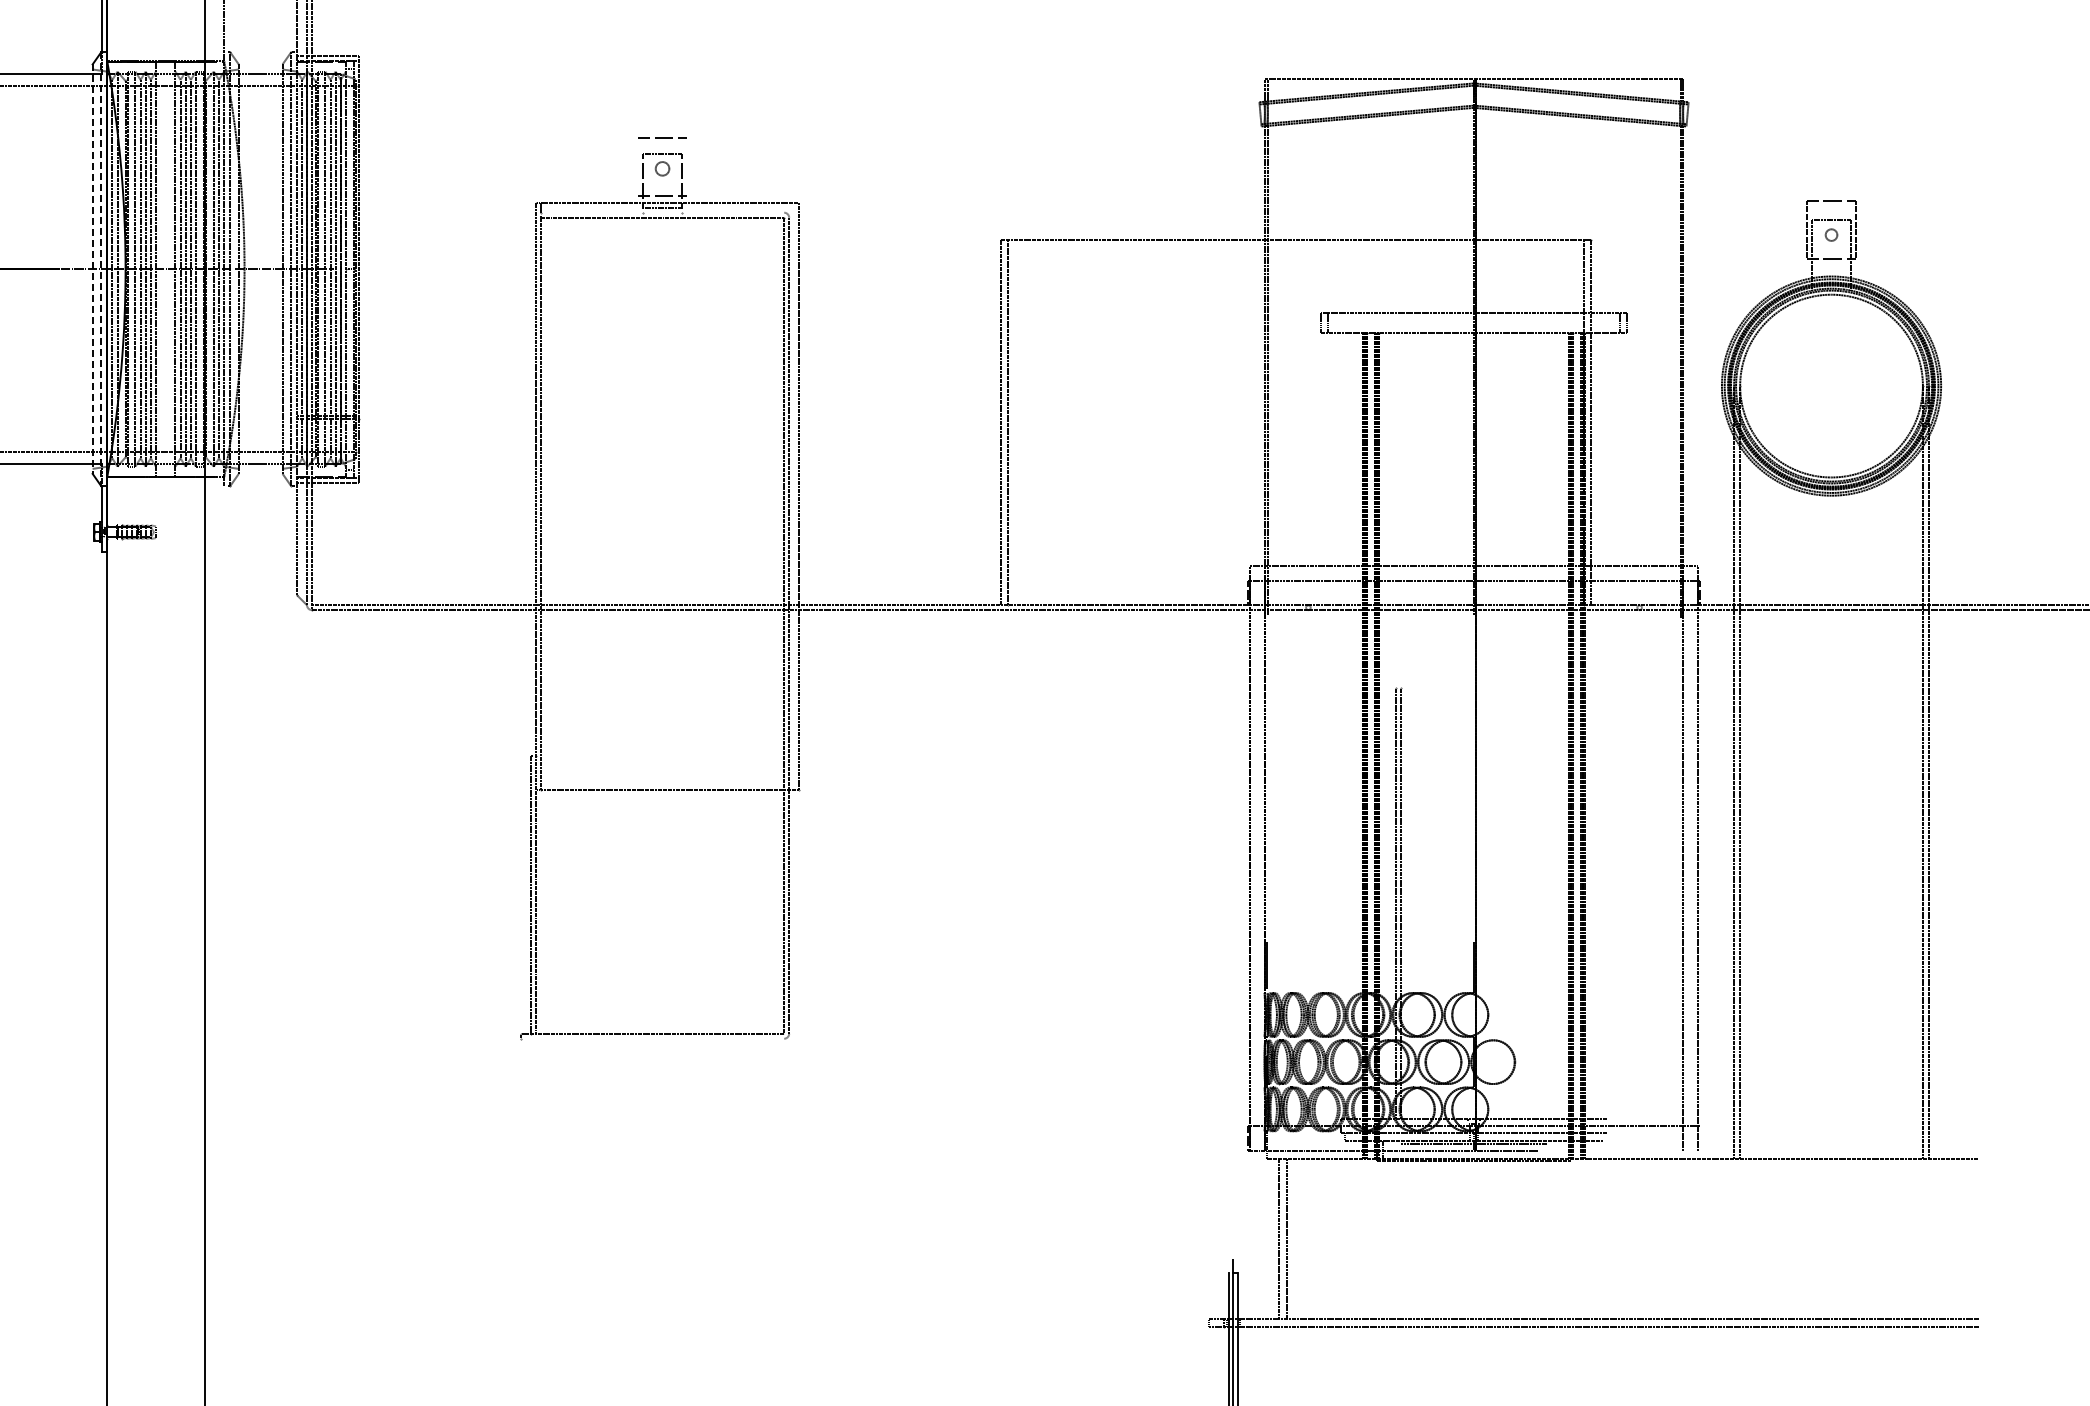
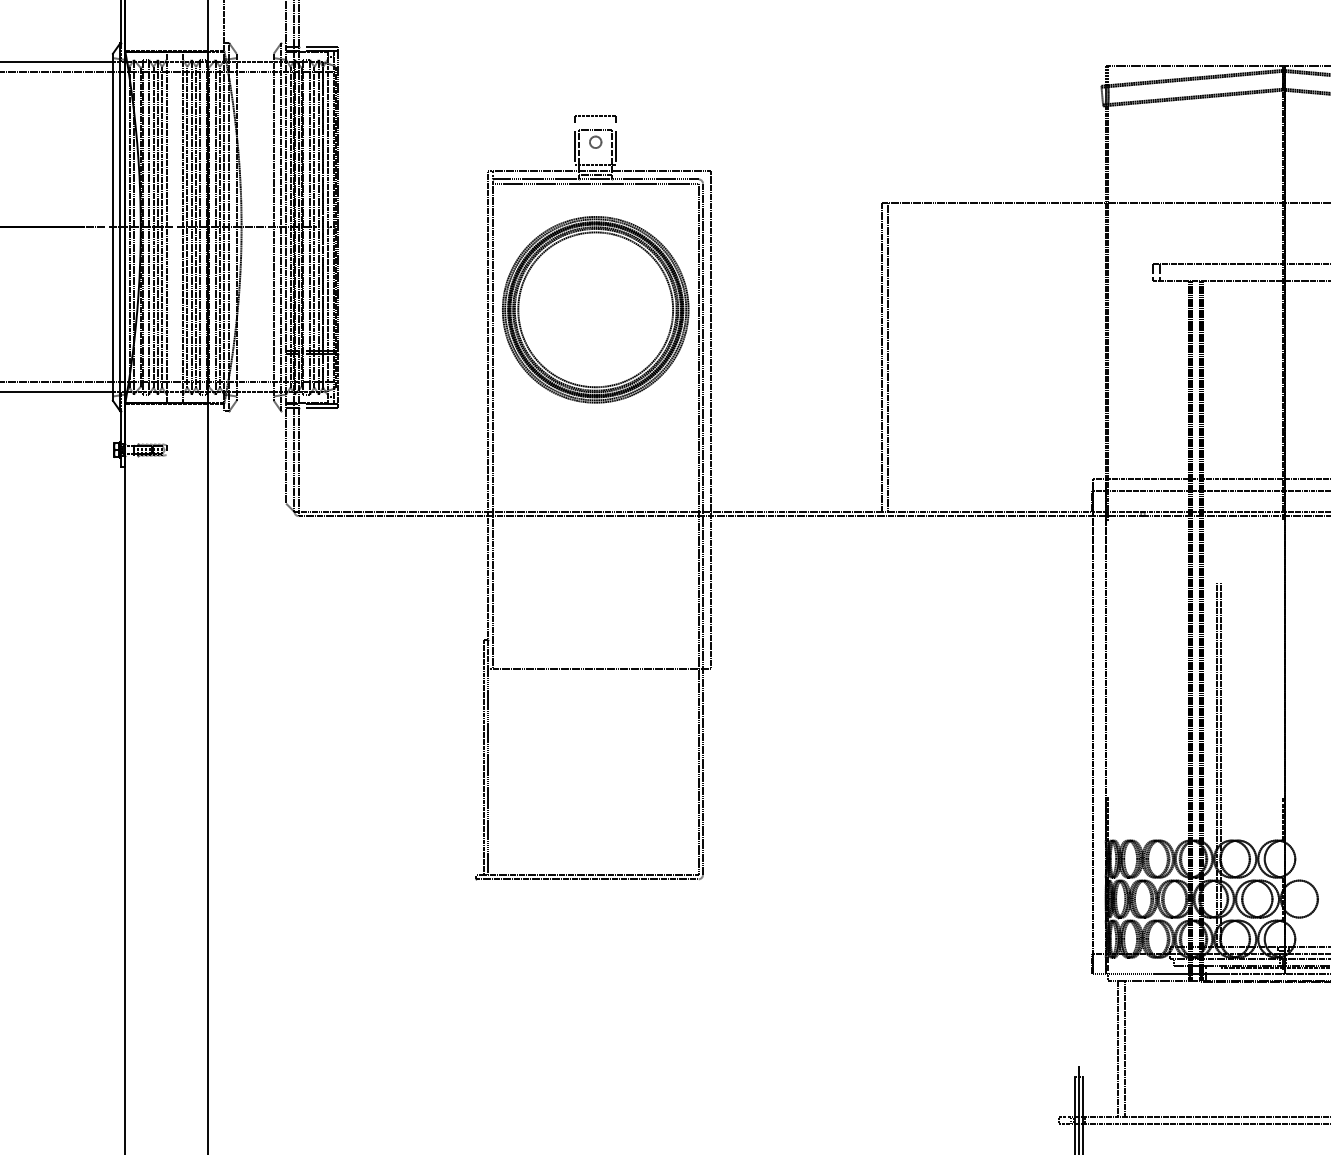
line: (638, 166) -> (575, 140), added
line: (686, 166) -> (616, 140), added
line: (662, 212) -> (595, 179), added
line: (92, 269) -> (112, 227), dashed -> solid
line: (101, 269) -> (120, 227), dashed -> solid
part: (662, 366) -> (595, 309), added
line: (652, 1038) -> (587, 879), added

